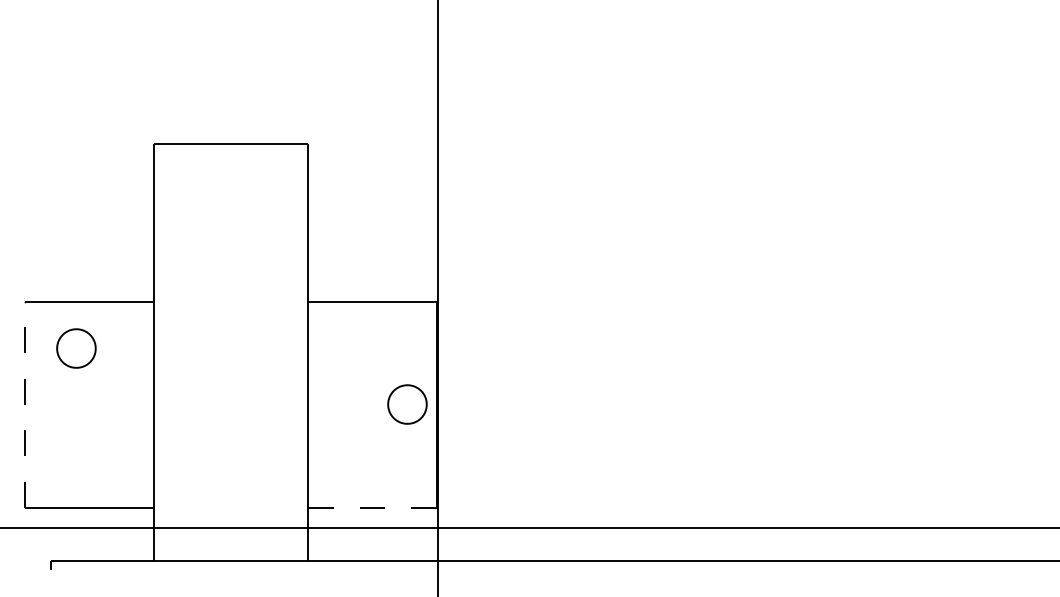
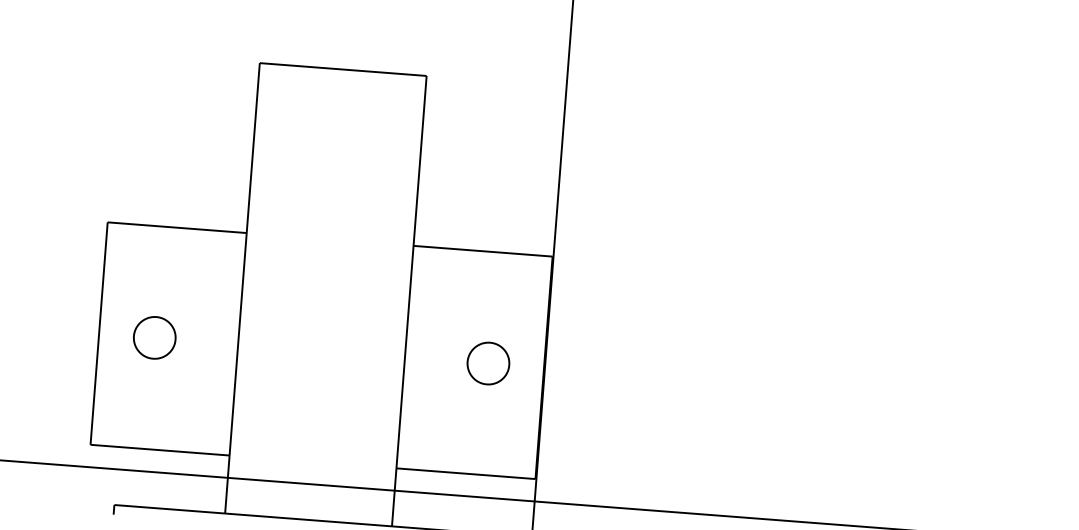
part: (76, 348) -> (154, 337), moved
line: (24, 404) -> (98, 333), dashed -> solid
part: (407, 404) -> (488, 363), moved
line: (373, 507) -> (466, 473), dashed -> solid

